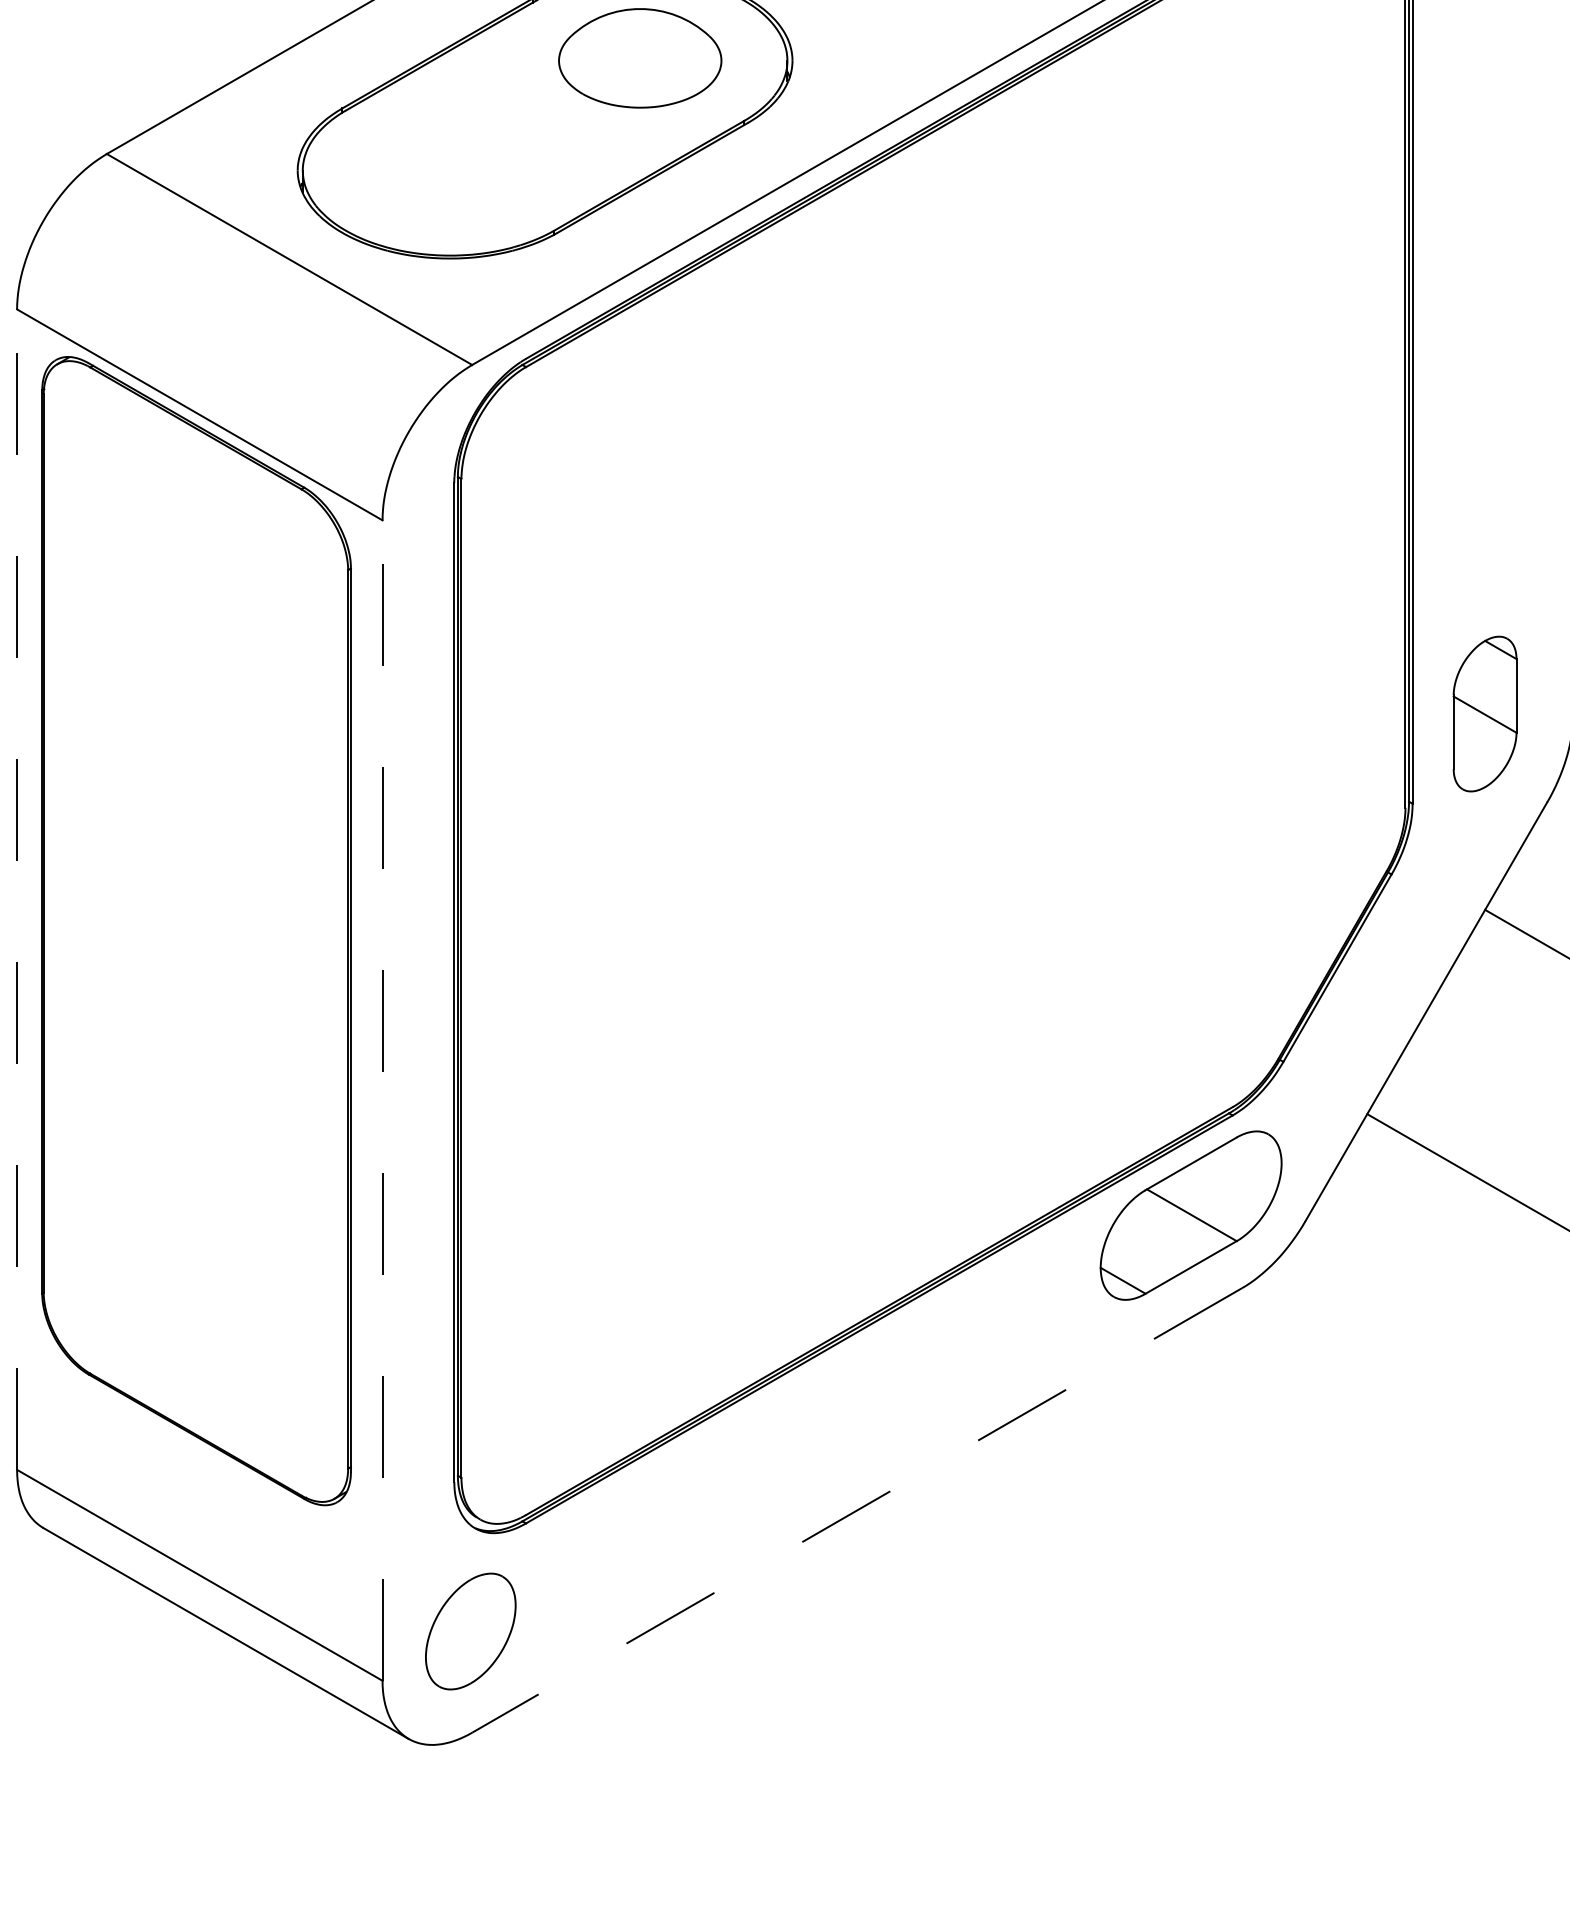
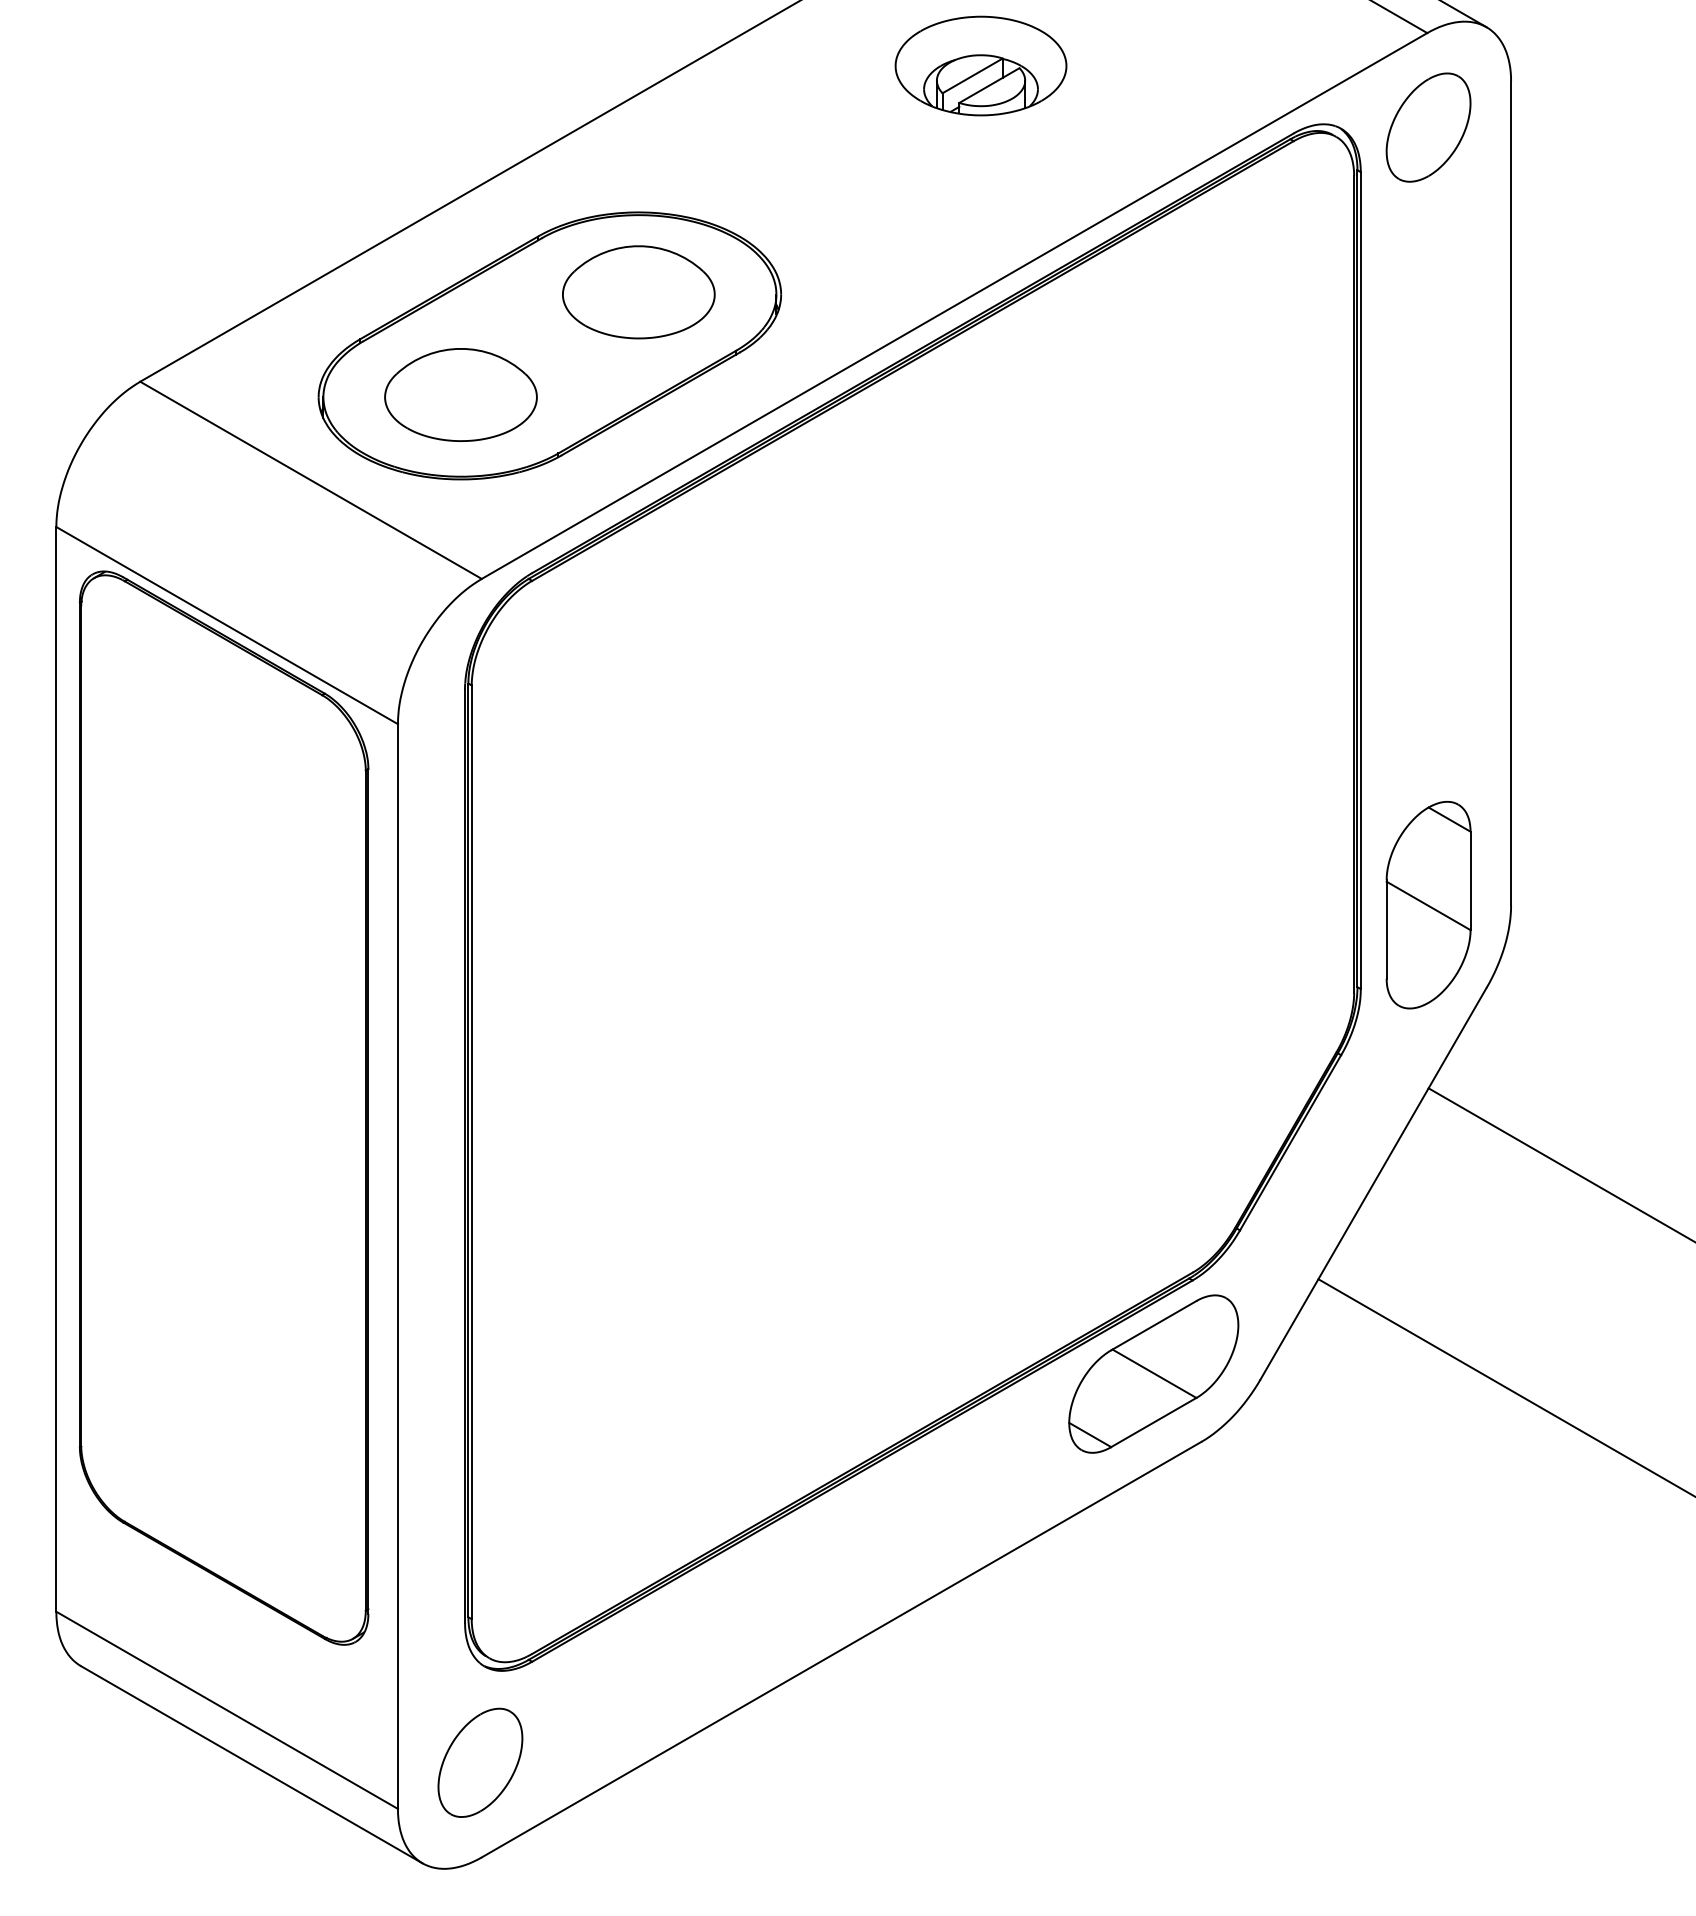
part: (449, 167) -> (460, 394), added
part: (1485, 714) -> (1428, 905), size x1.43
line: (17, 888) -> (56, 1068), dashed -> solid
line: (382, 1100) -> (397, 1266), dashed -> solid
line: (857, 1510) -> (841, 1649), dashed -> solid

